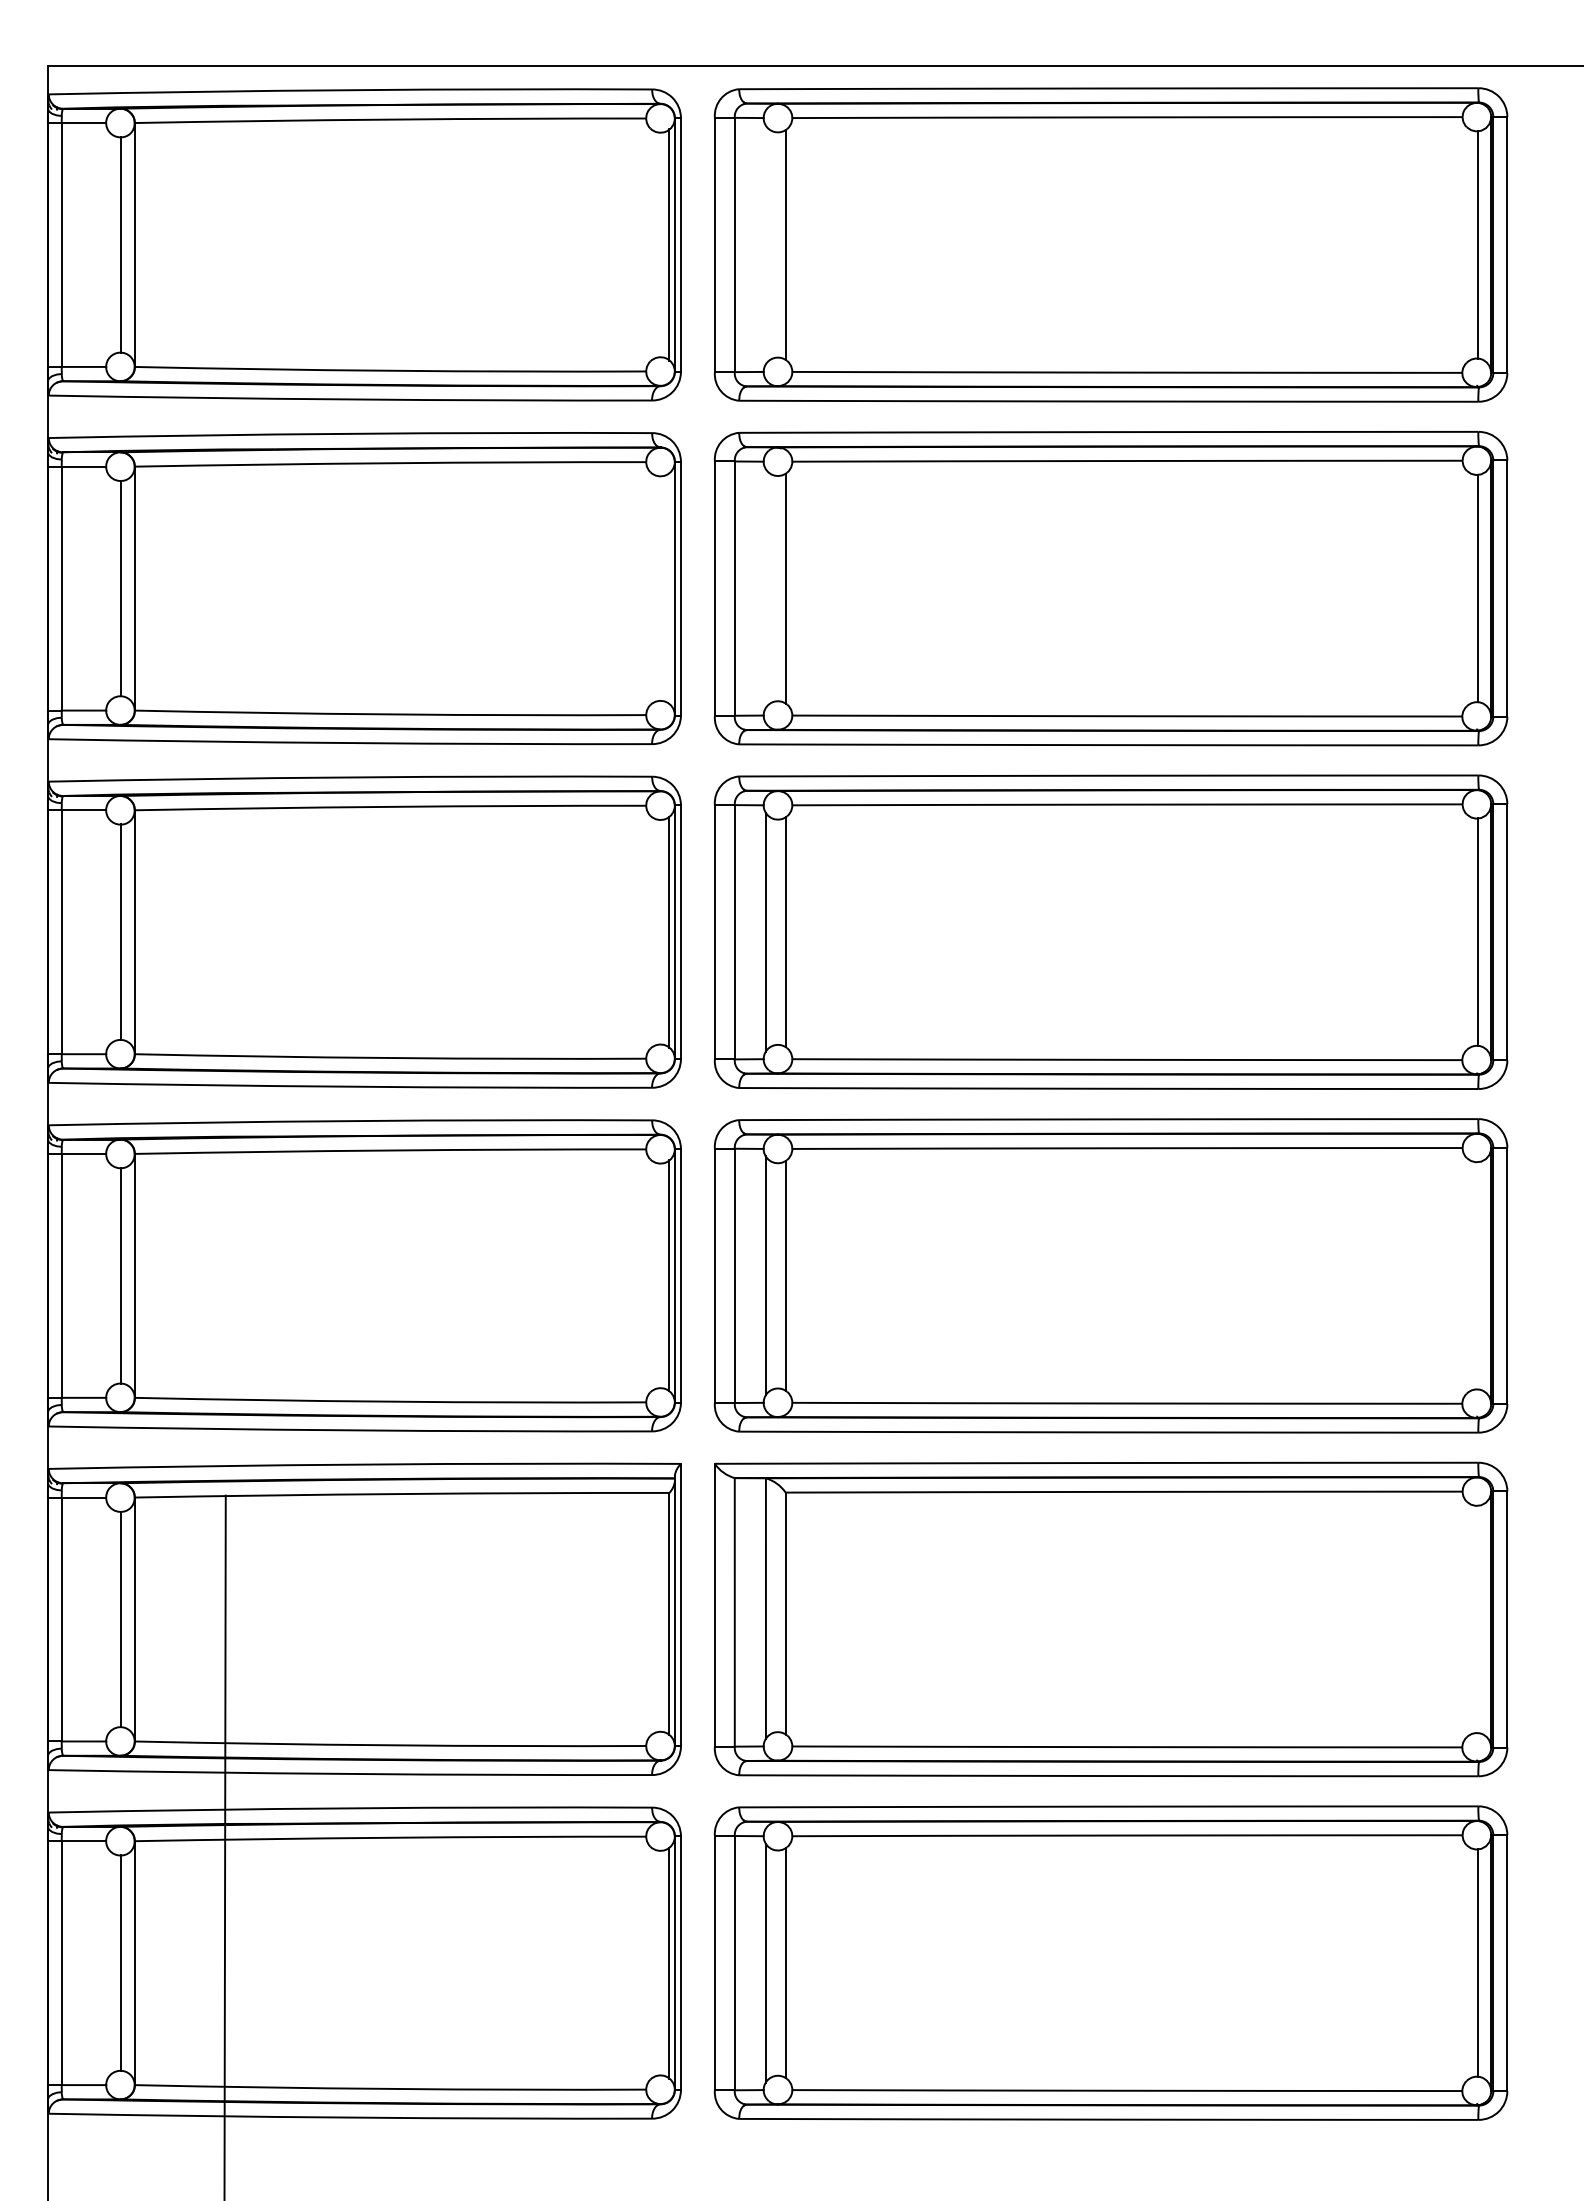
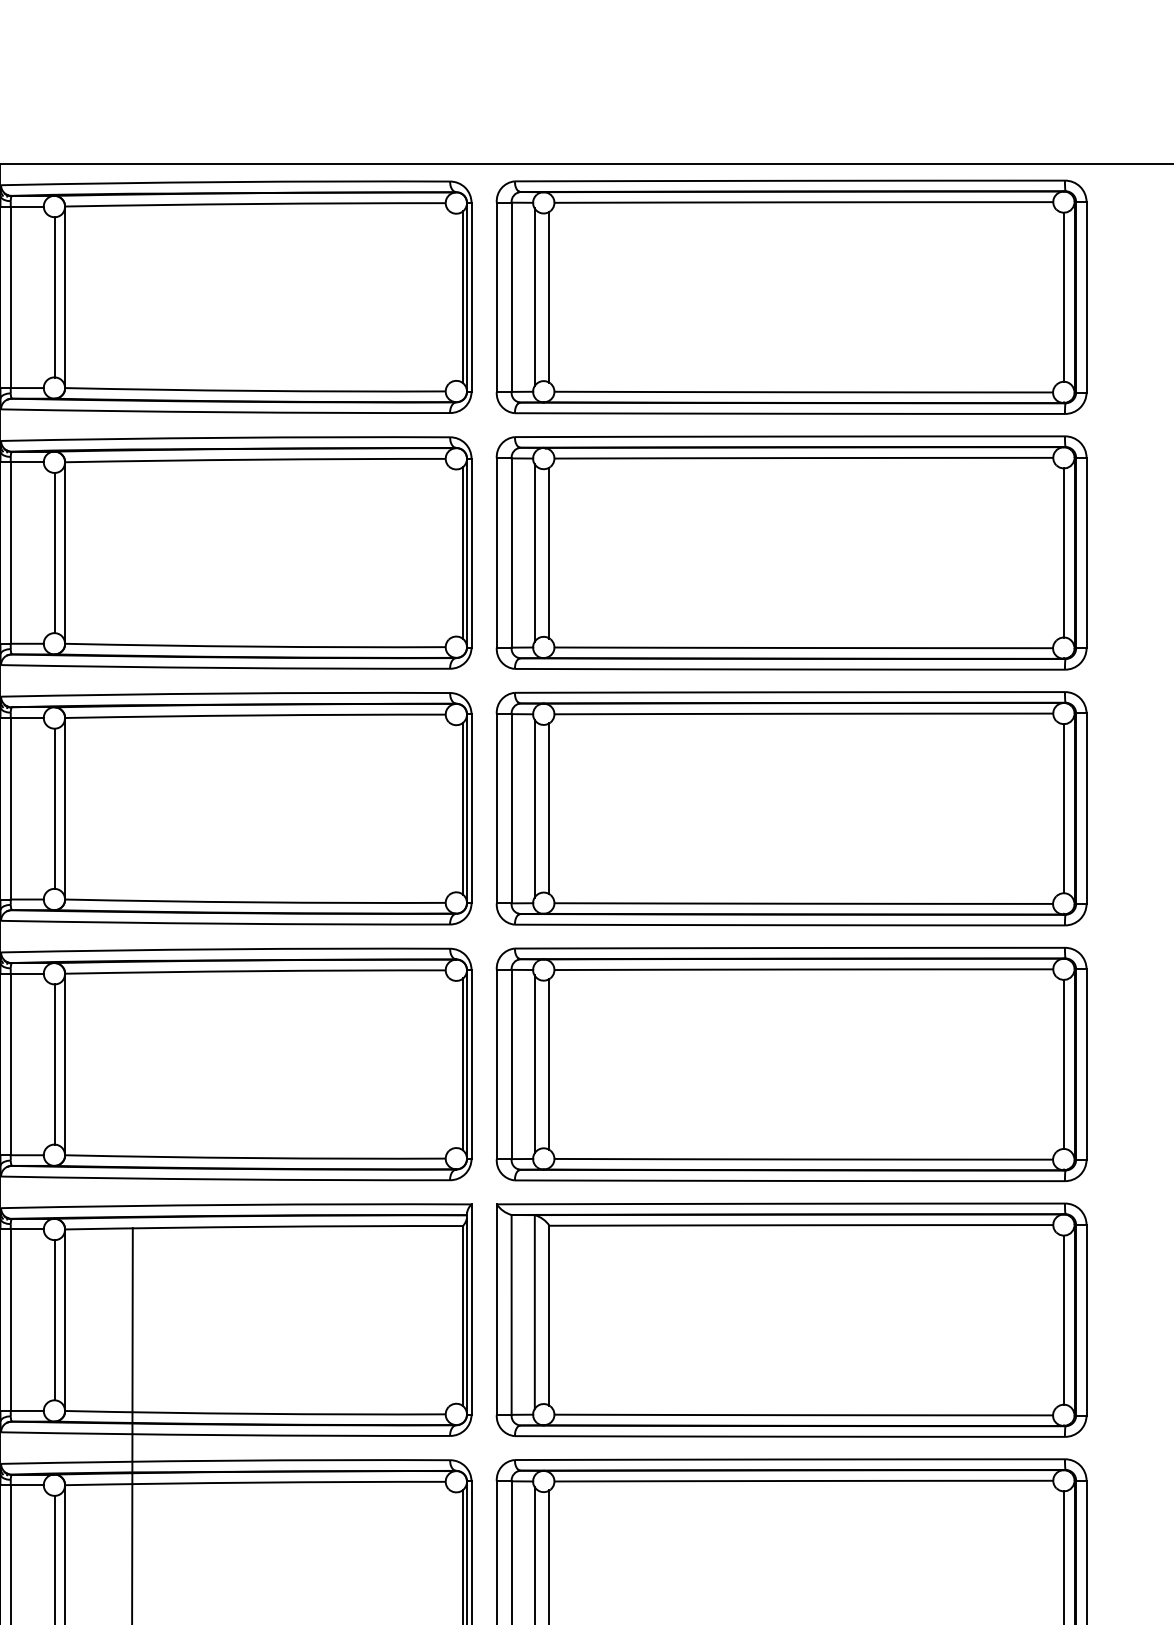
line: (765, 244) -> (534, 296), added
line: (669, 588) -> (463, 552), added
line: (765, 588) -> (534, 552), added
line: (1477, 1275) -> (1064, 1064), added
line: (1477, 1619) -> (1064, 1320), added

